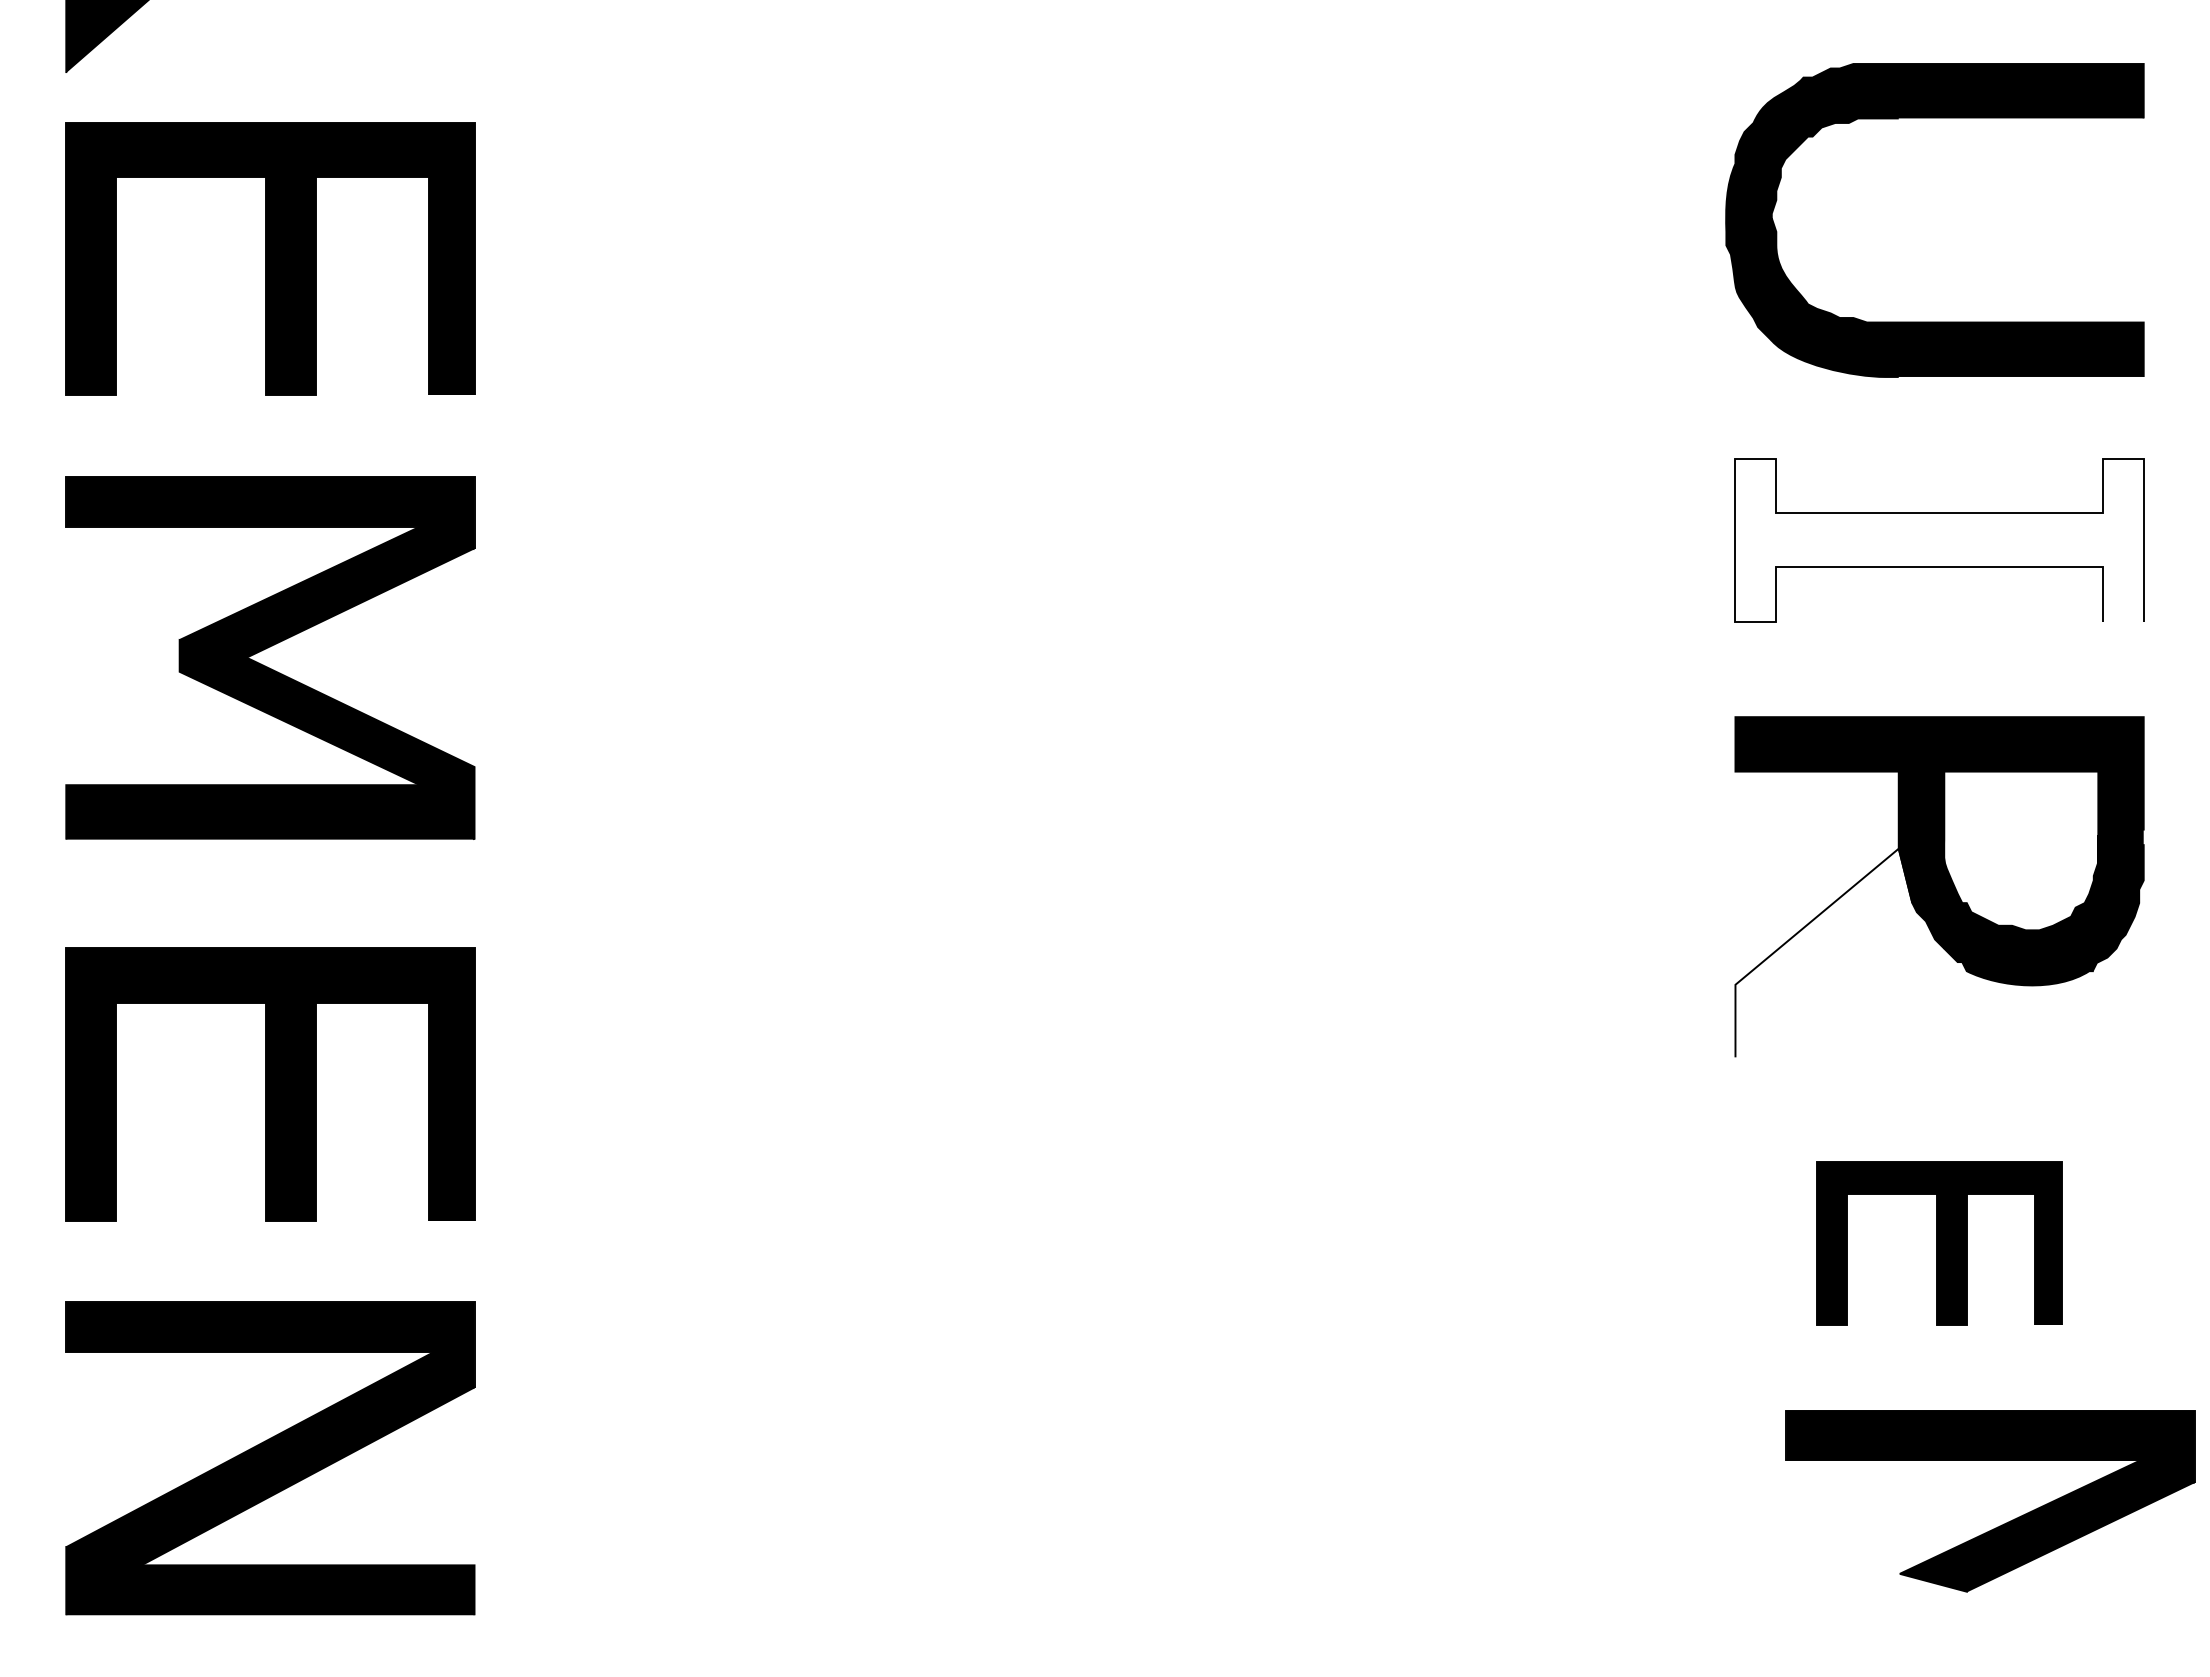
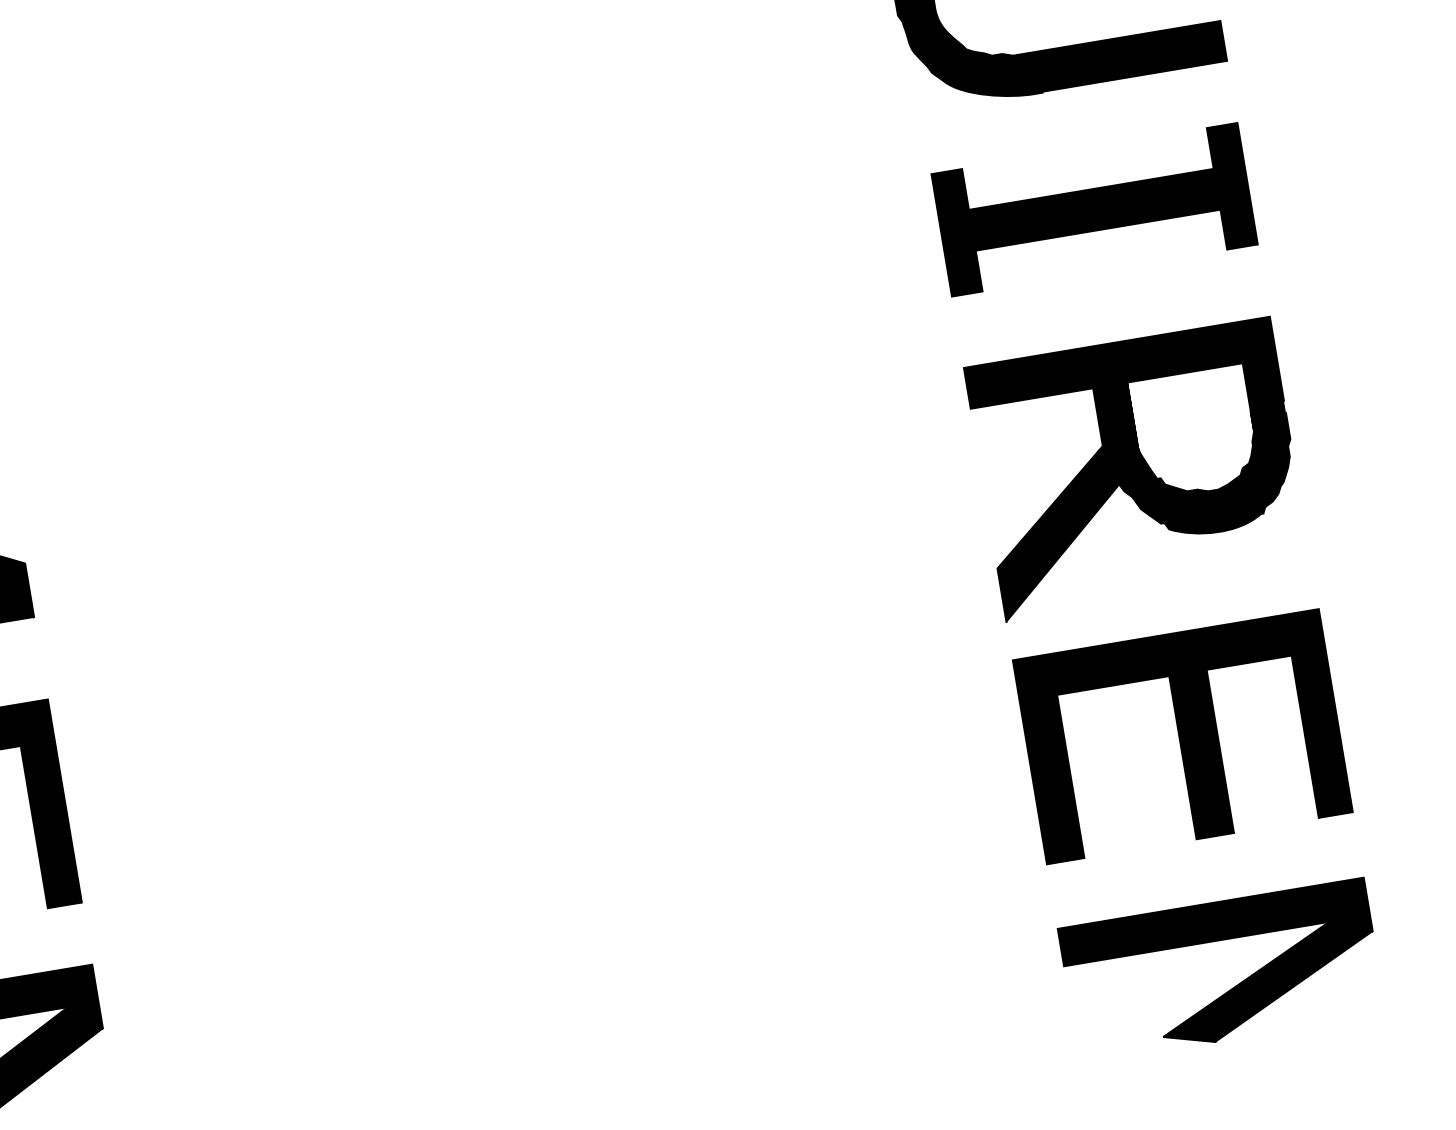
fill: (1939, 539) -> (1094, 209), added
fill: (1823, 952) -> (1059, 533), added
part: (1939, 1242) -> (1182, 736), size x1.67
part: (2001, 1524) -> (1233, 987), moved

